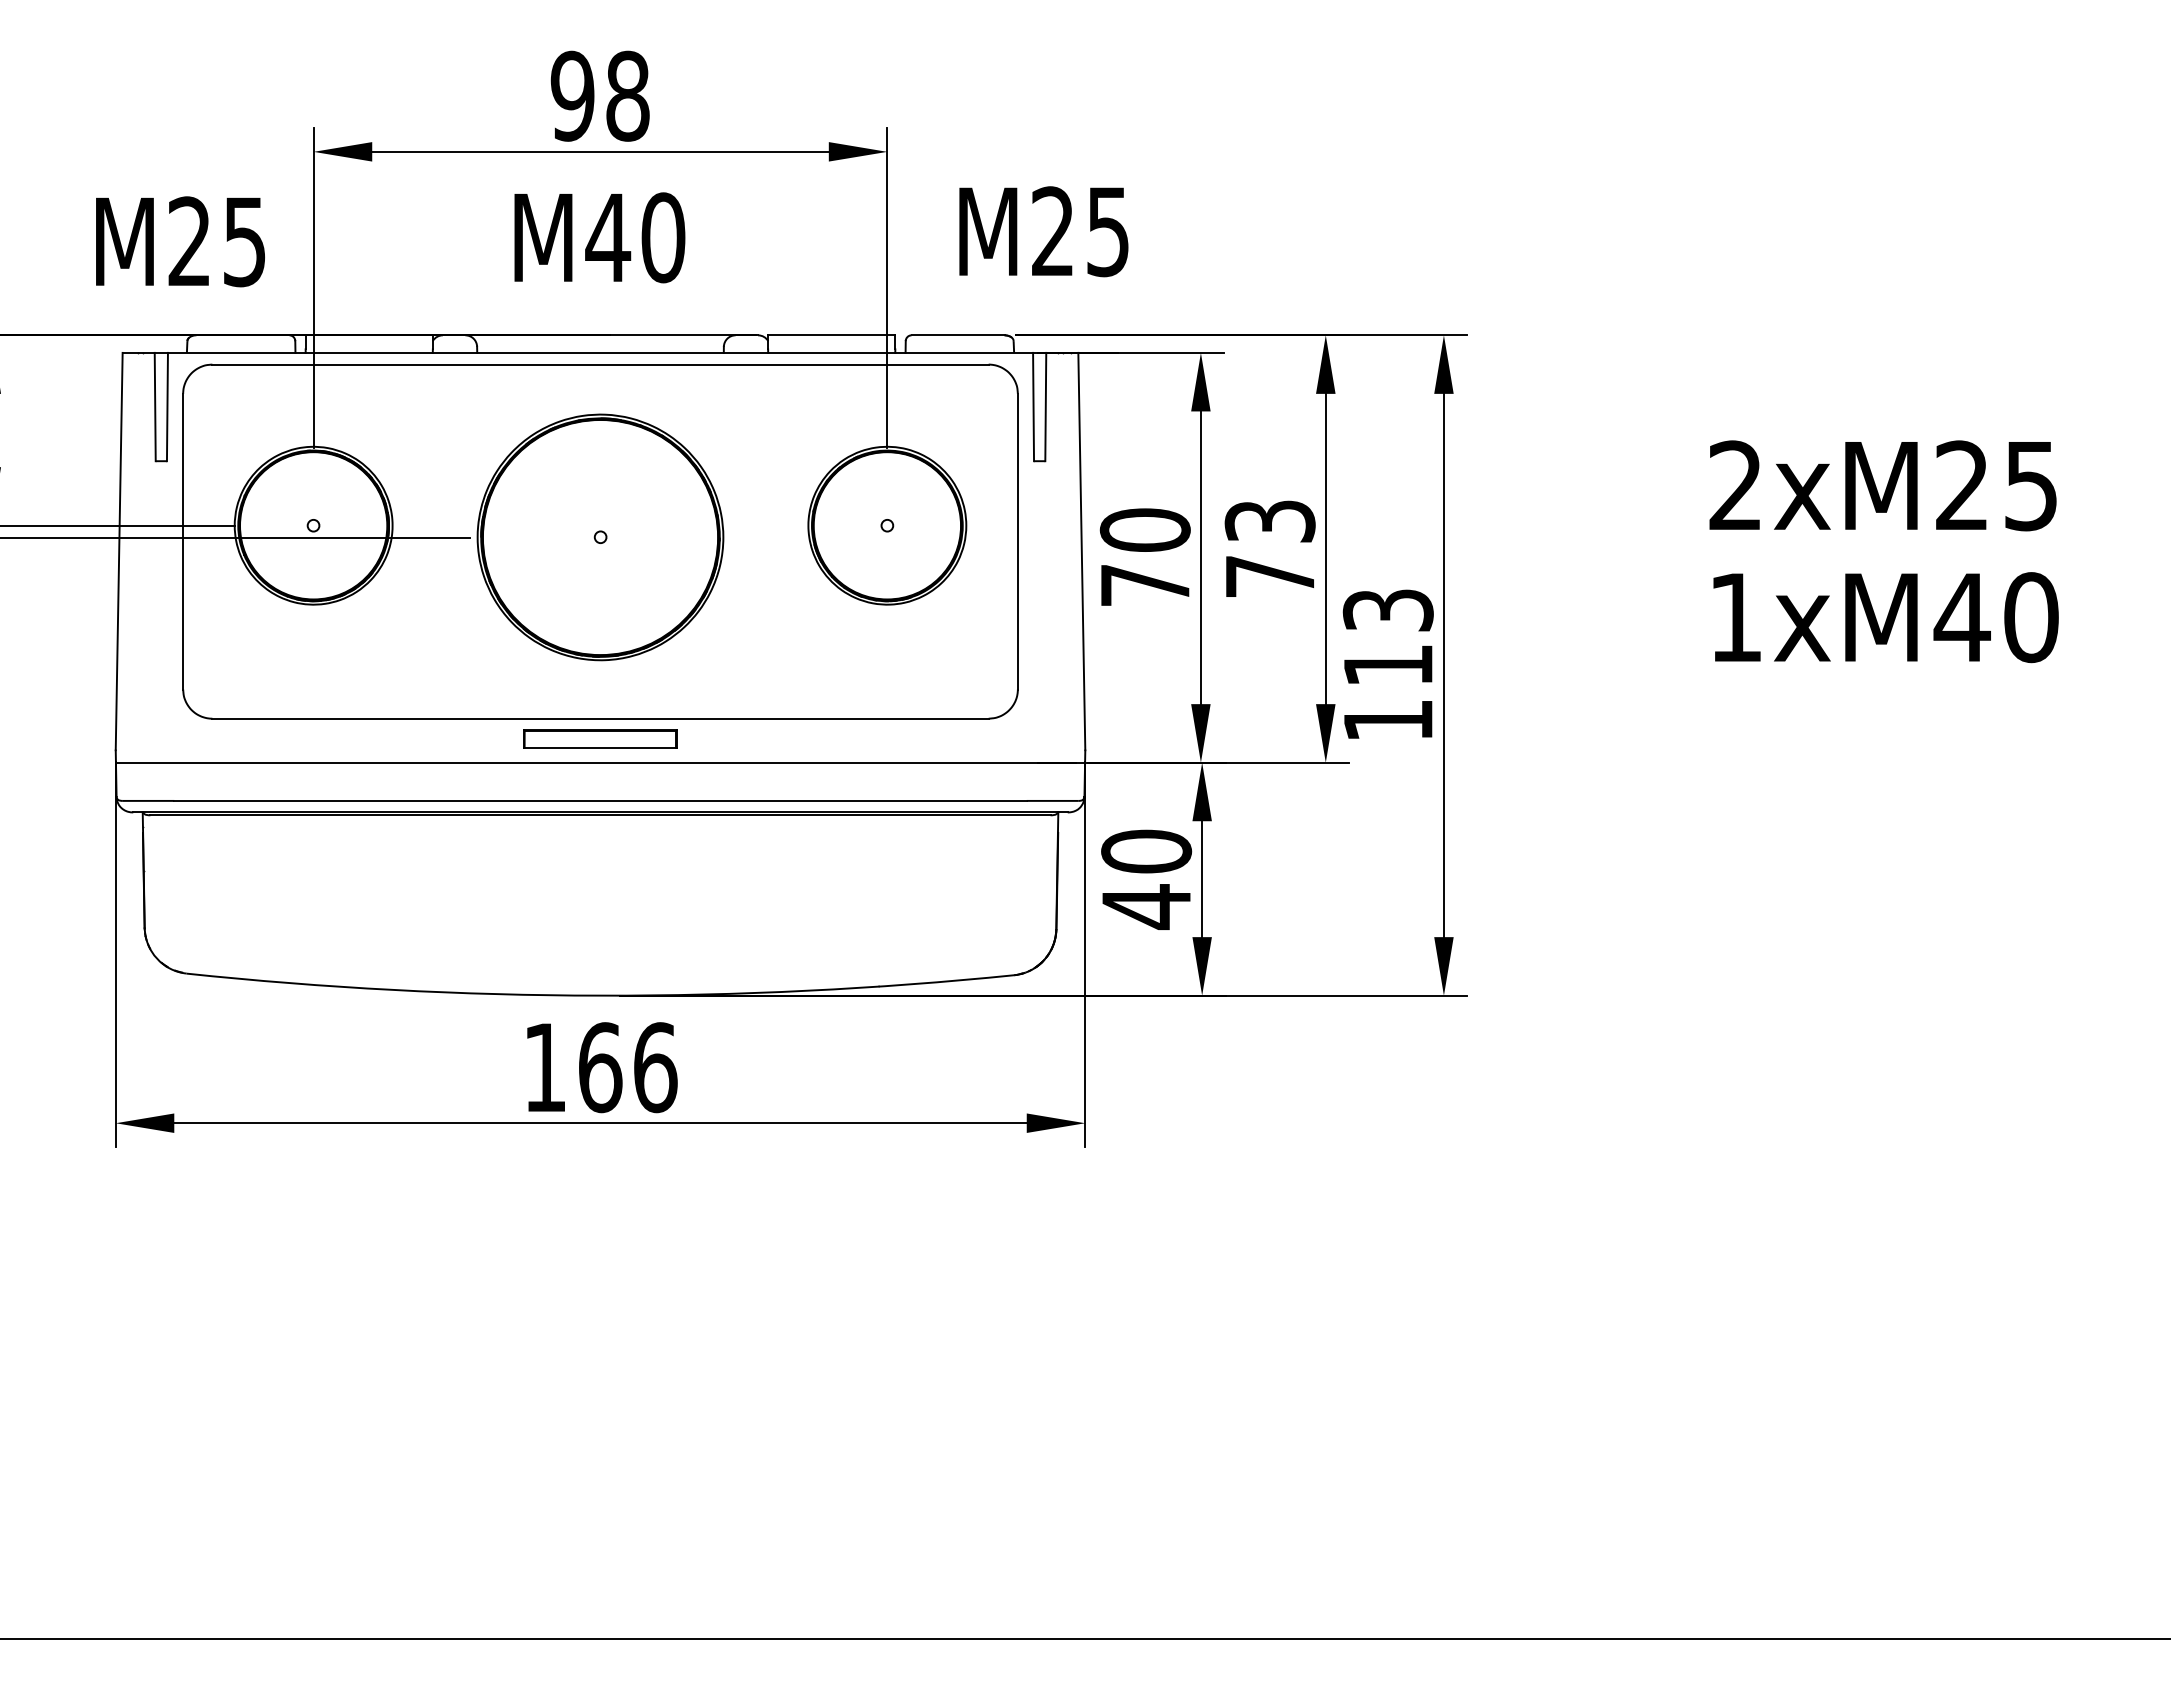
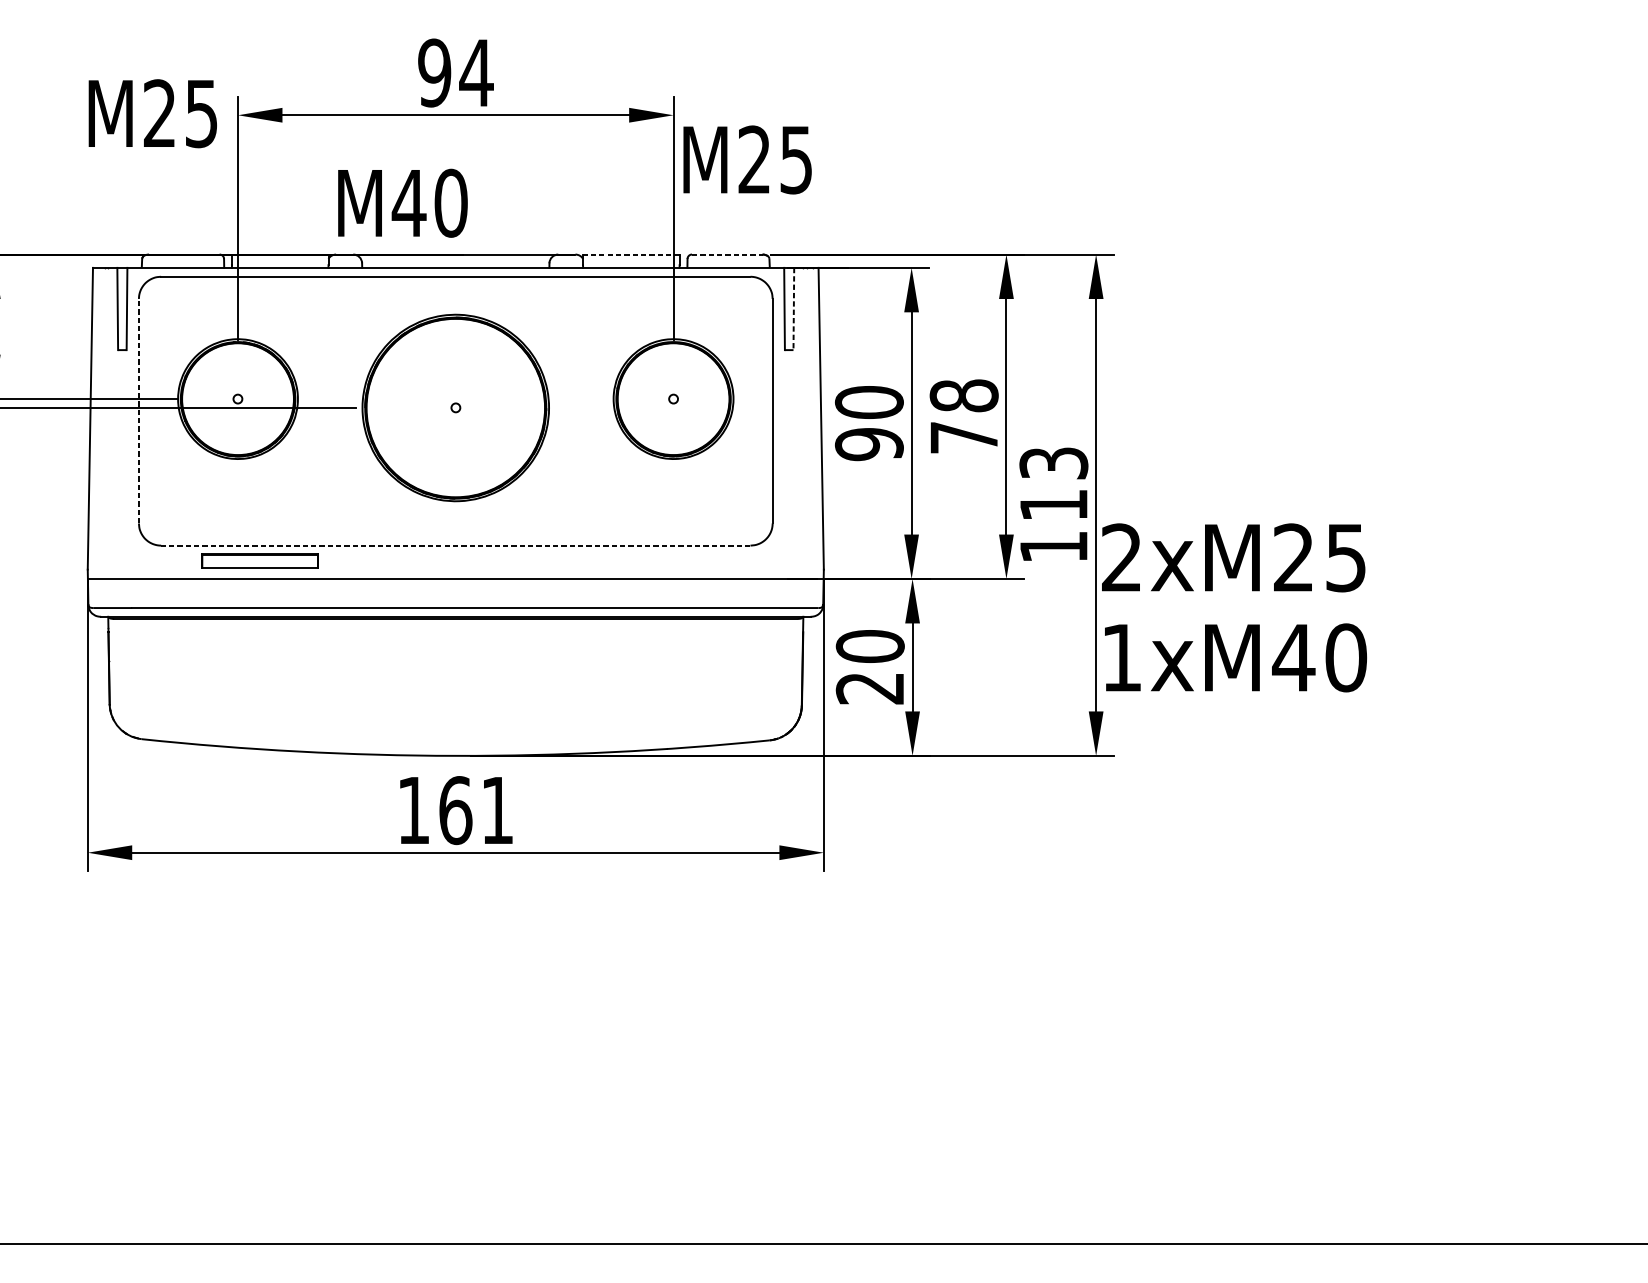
text: (627, 95) -> (476, 72), 98 -> 94
text: (1043, 231) -> (747, 159), moved
text: (599, 237) -> (402, 203), moved
text: (180, 241) -> (152, 113), moved
line: (831, 335) -> (631, 254), solid -> dashed
line: (958, 335) -> (727, 254), solid -> dashed
line: (1045, 407) -> (793, 309), solid -> dashed
text: (1269, 521) -> (963, 395), 73 -> 78
line: (183, 541) -> (139, 411), solid -> dashed
text: (1883, 551) -> (1233, 607), moved
text: (1144, 585) -> (868, 444), 70 -> 90
line: (600, 718) -> (455, 545), solid -> dashed
part: (600, 738) -> (259, 560), moved
text: (1145, 907) -> (869, 688), 40 -> 20
text: (655, 1067) -> (497, 810), 166 -> 161

